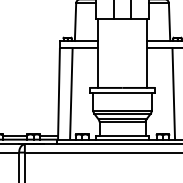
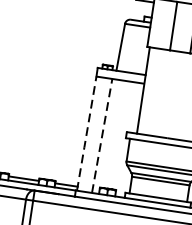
line: (71, 92) -> (102, 134), solid -> dashed
line: (58, 93) -> (86, 133), solid -> dashed

